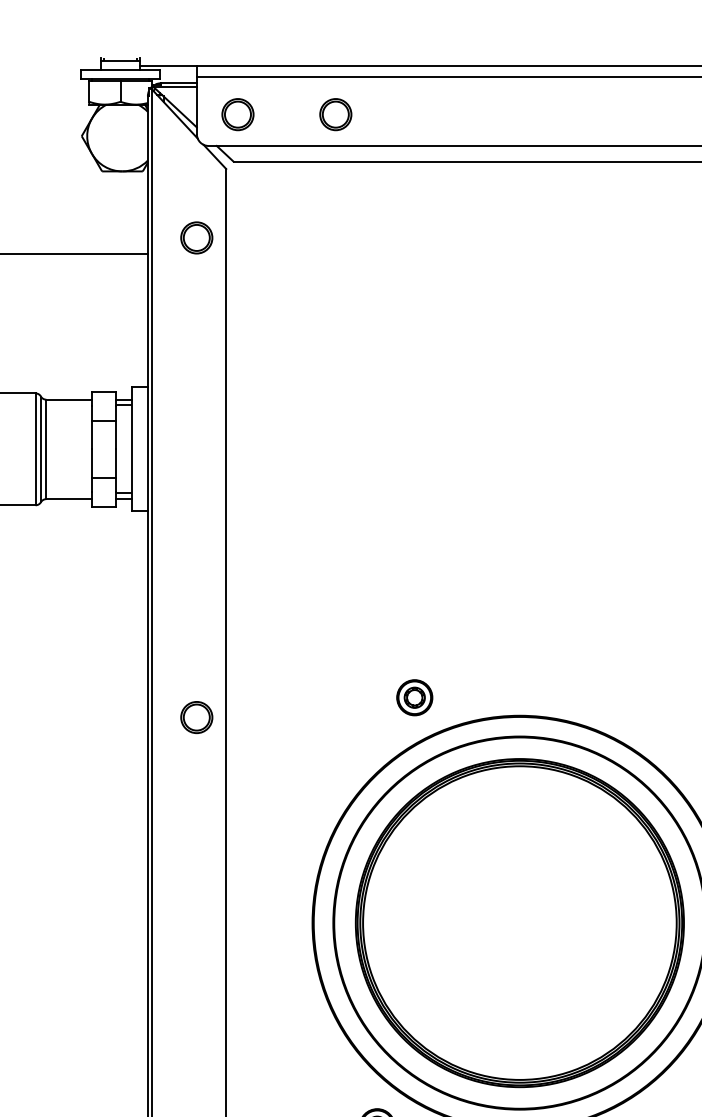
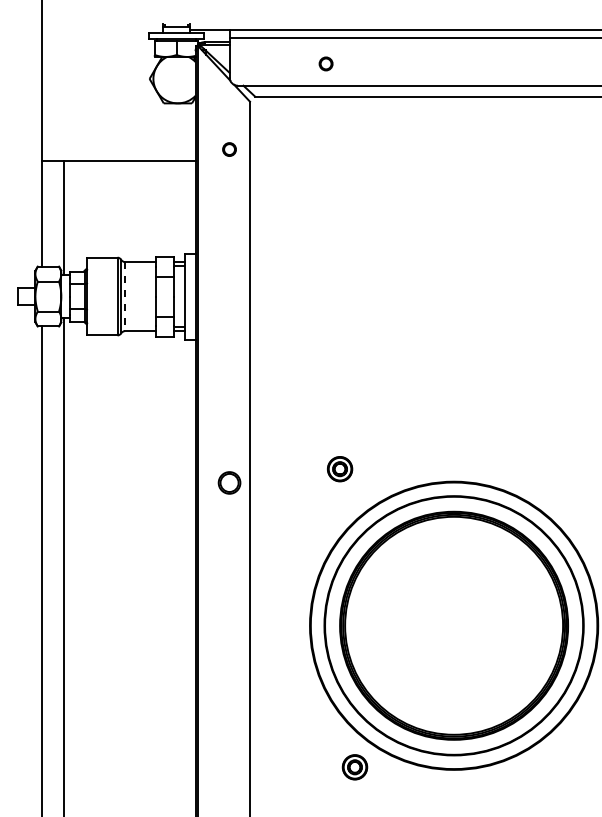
part: (236, 114) -> (257, 63), removed
part: (334, 114) -> (325, 63), size x0.6
part: (196, 237) -> (229, 149), size x0.6
line: (47, 449) -> (125, 296), solid -> dashed
part: (415, 698) -> (340, 469), moved

